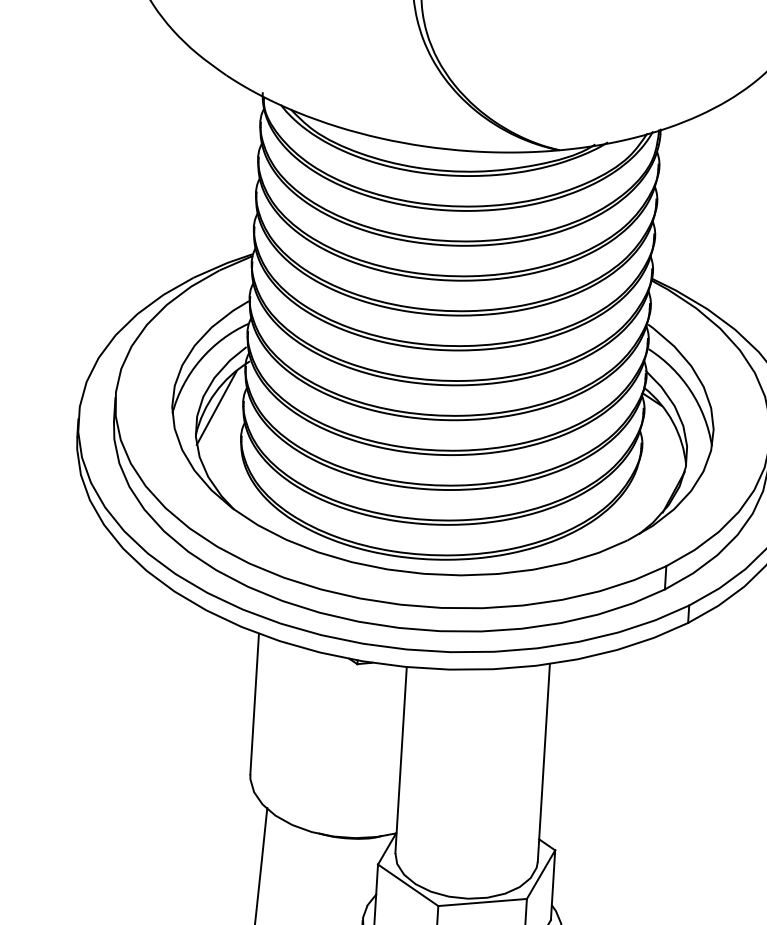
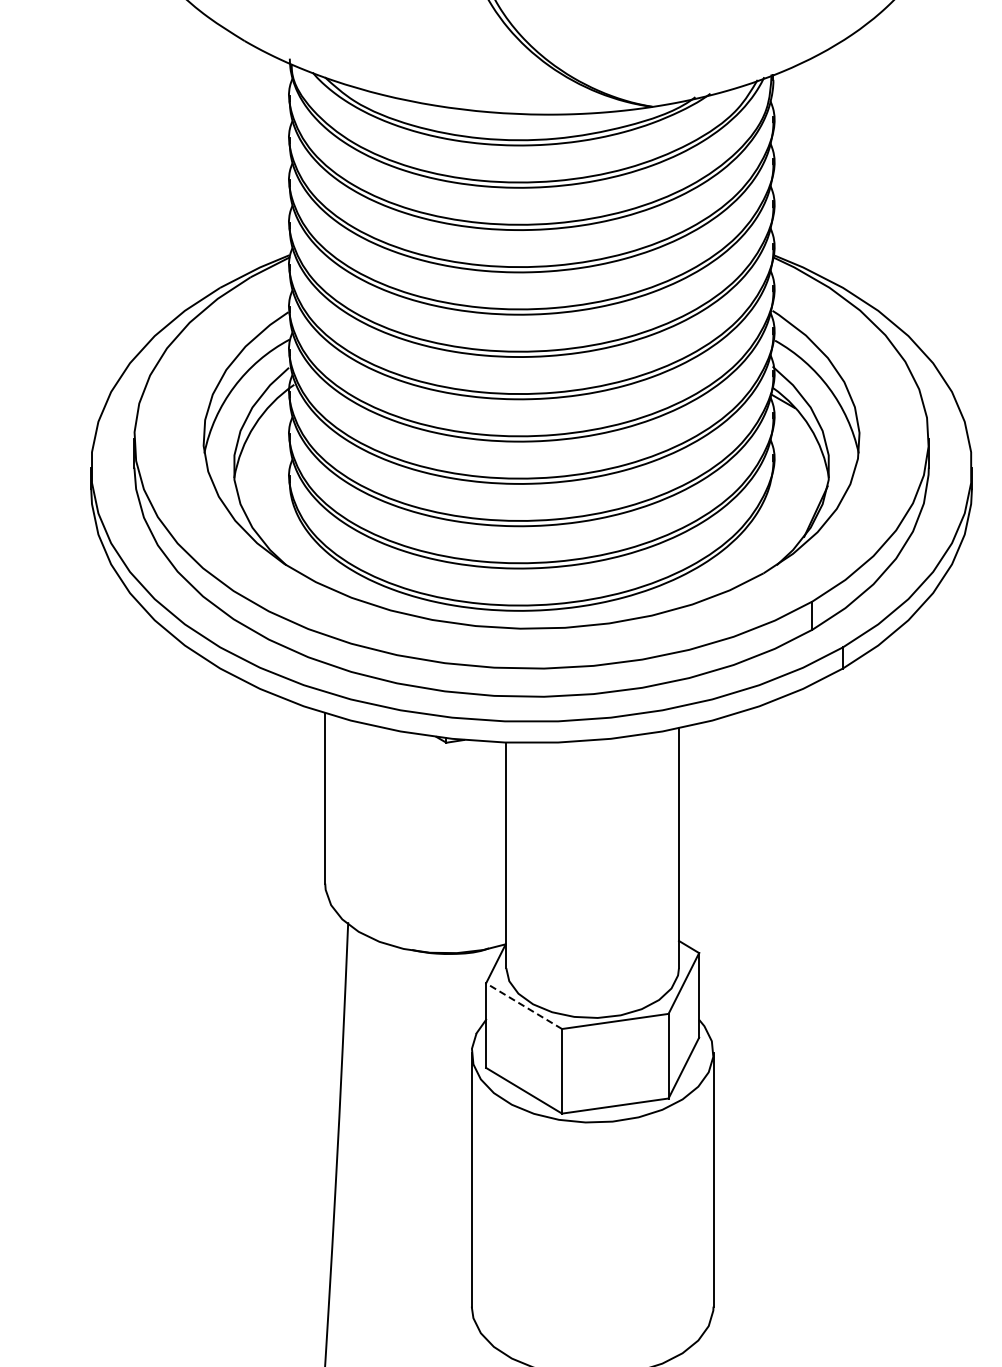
line: (216, 407) -> (257, 443), removed
line: (407, 884) -> (523, 1005), solid -> dashed

